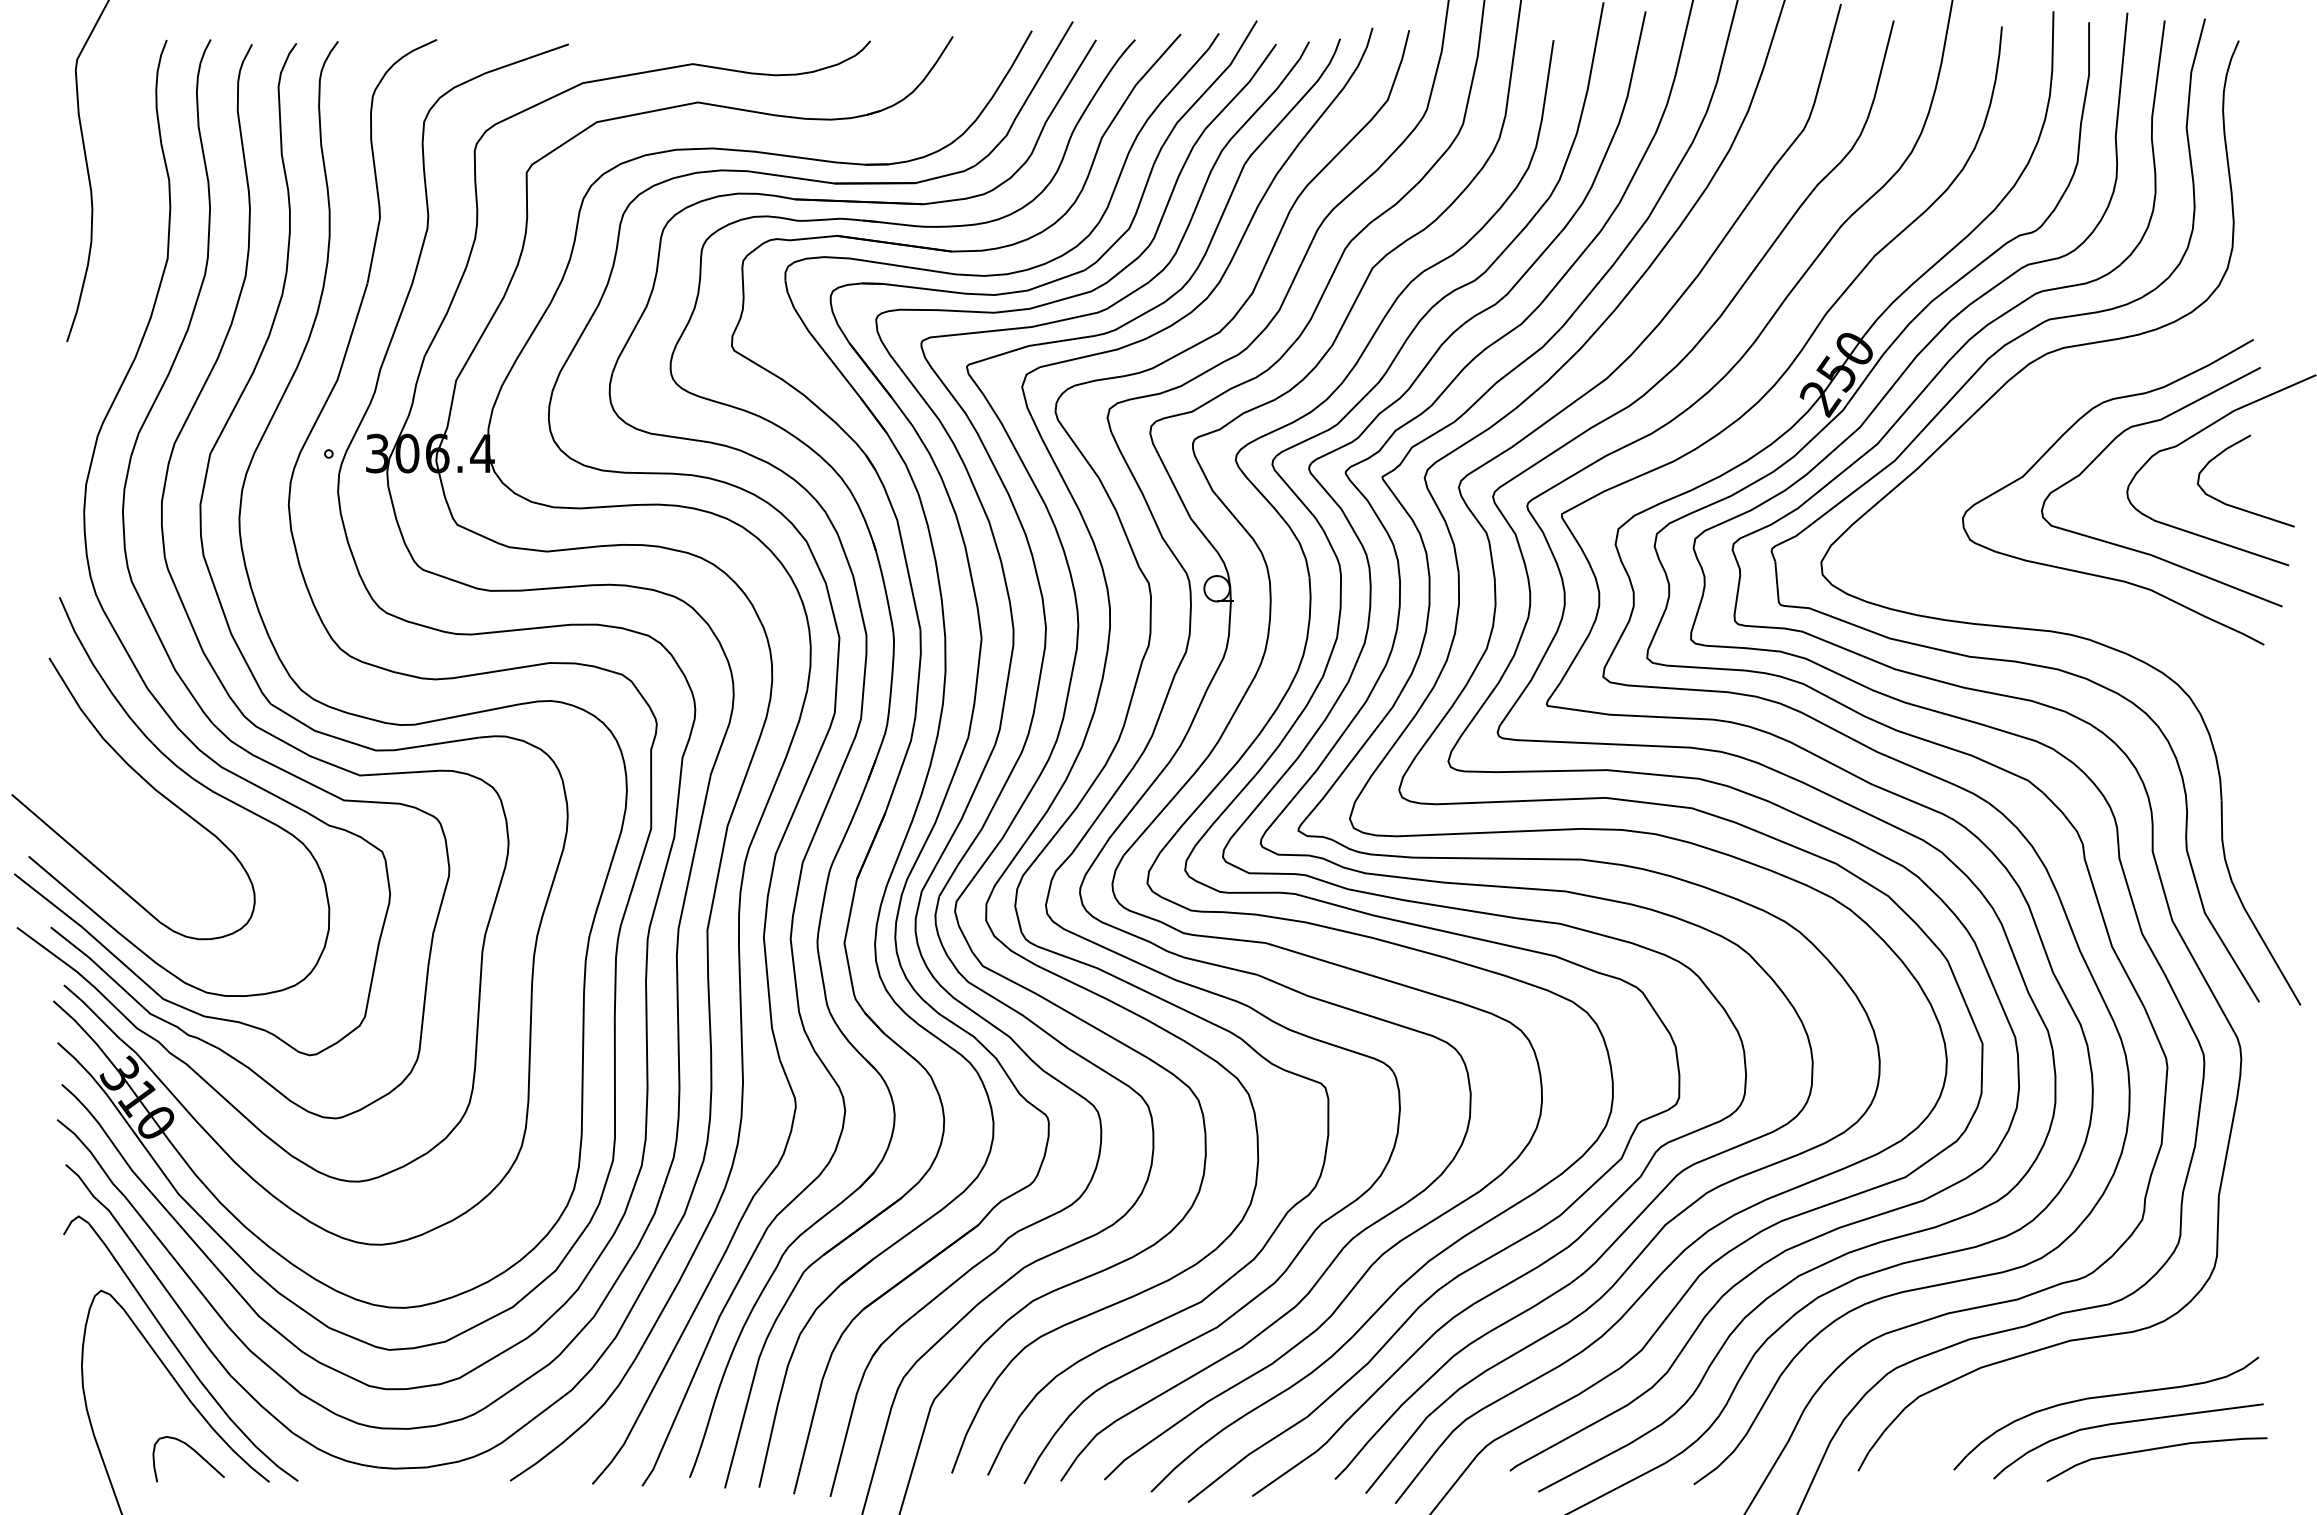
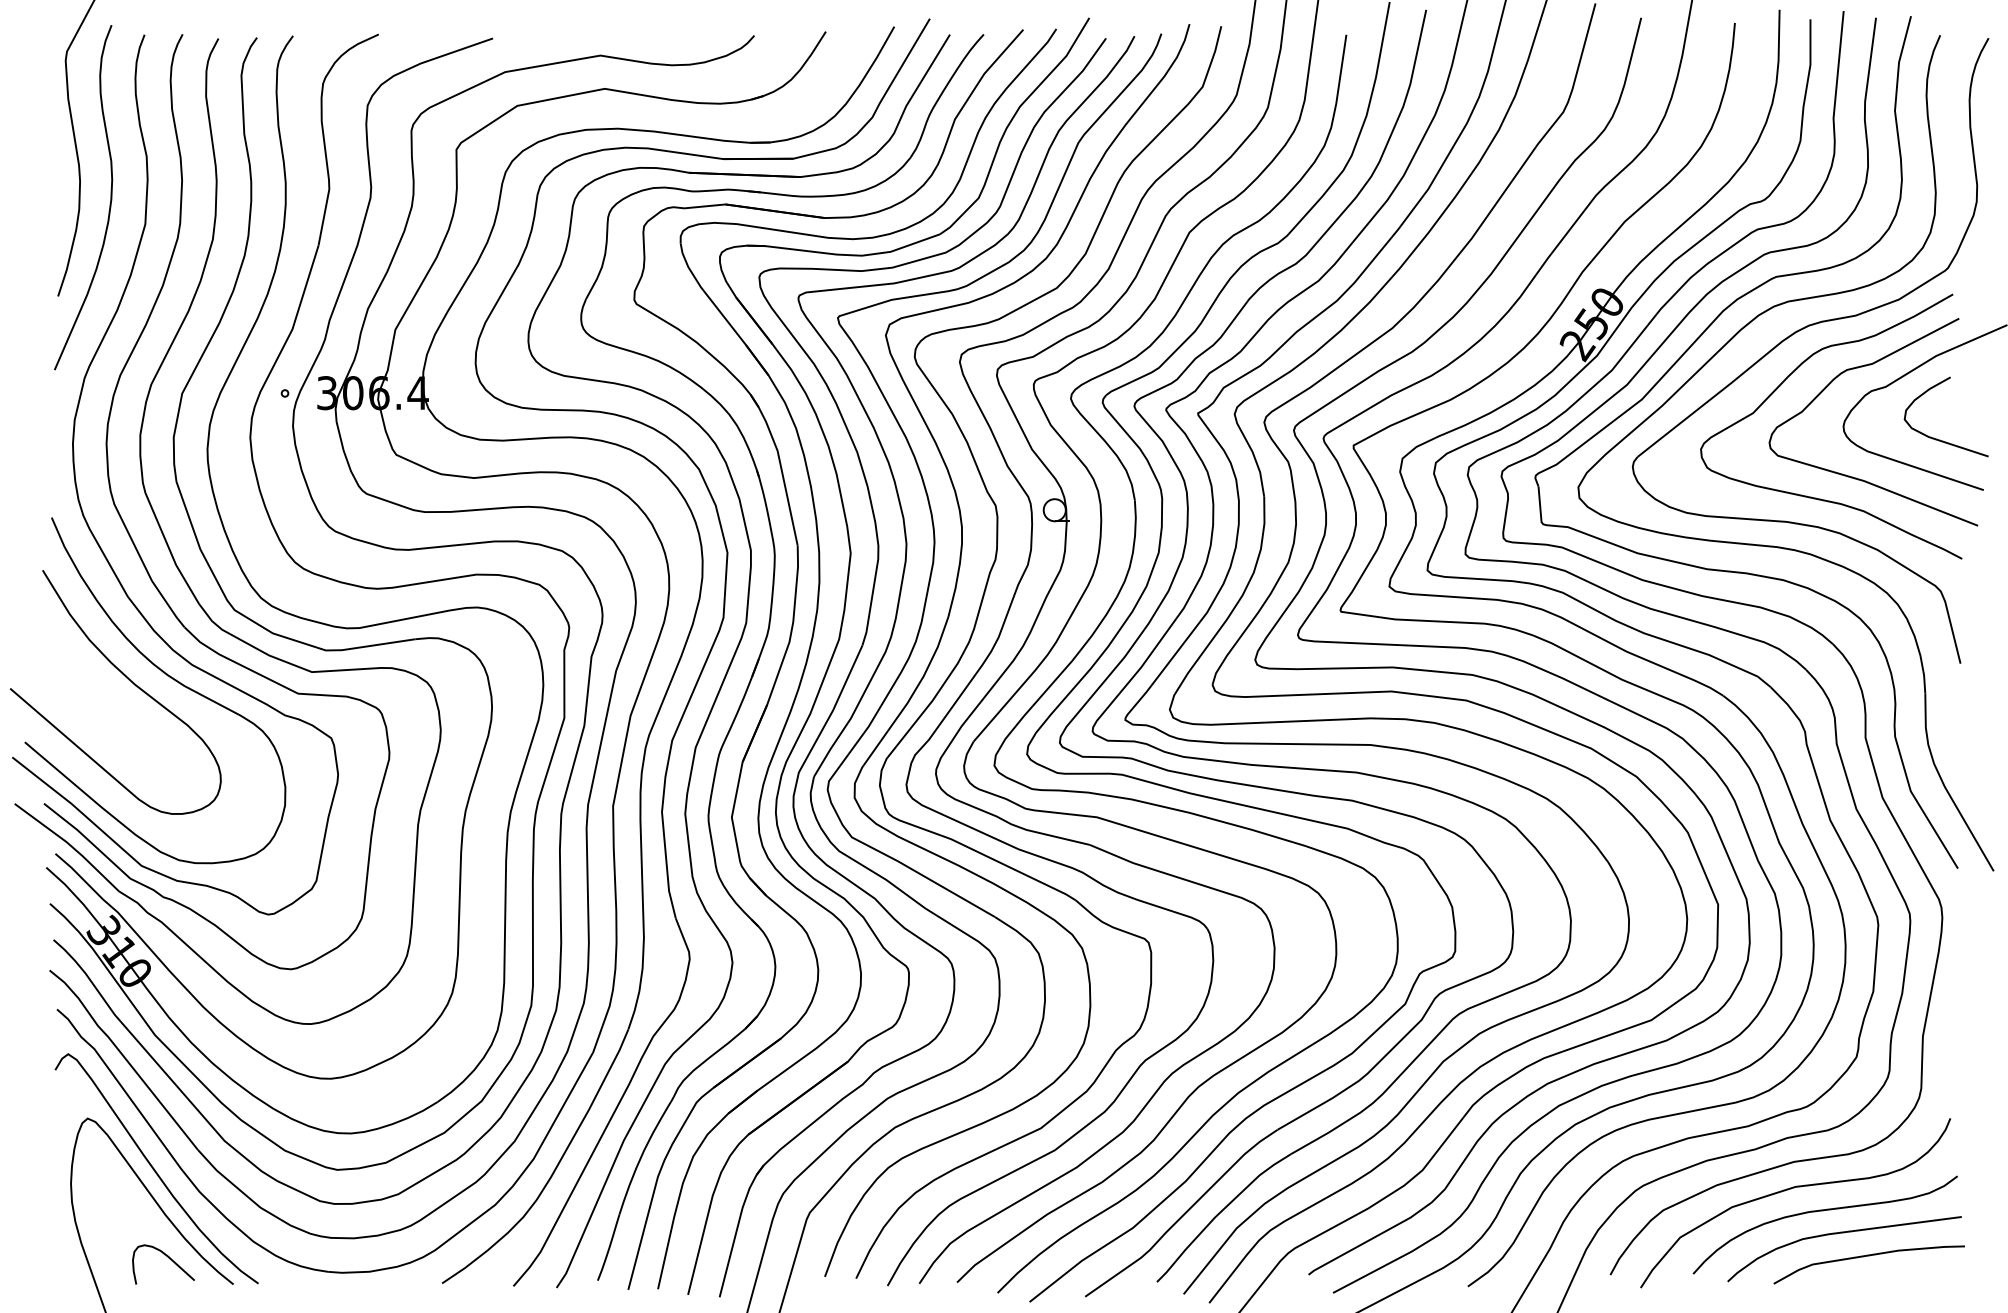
curve: (127, 227) -> (110, 197), added
part: (2078, 381) -> (1801, 330), added
curve: (2066, 1372) -> (1790, 1189), added

